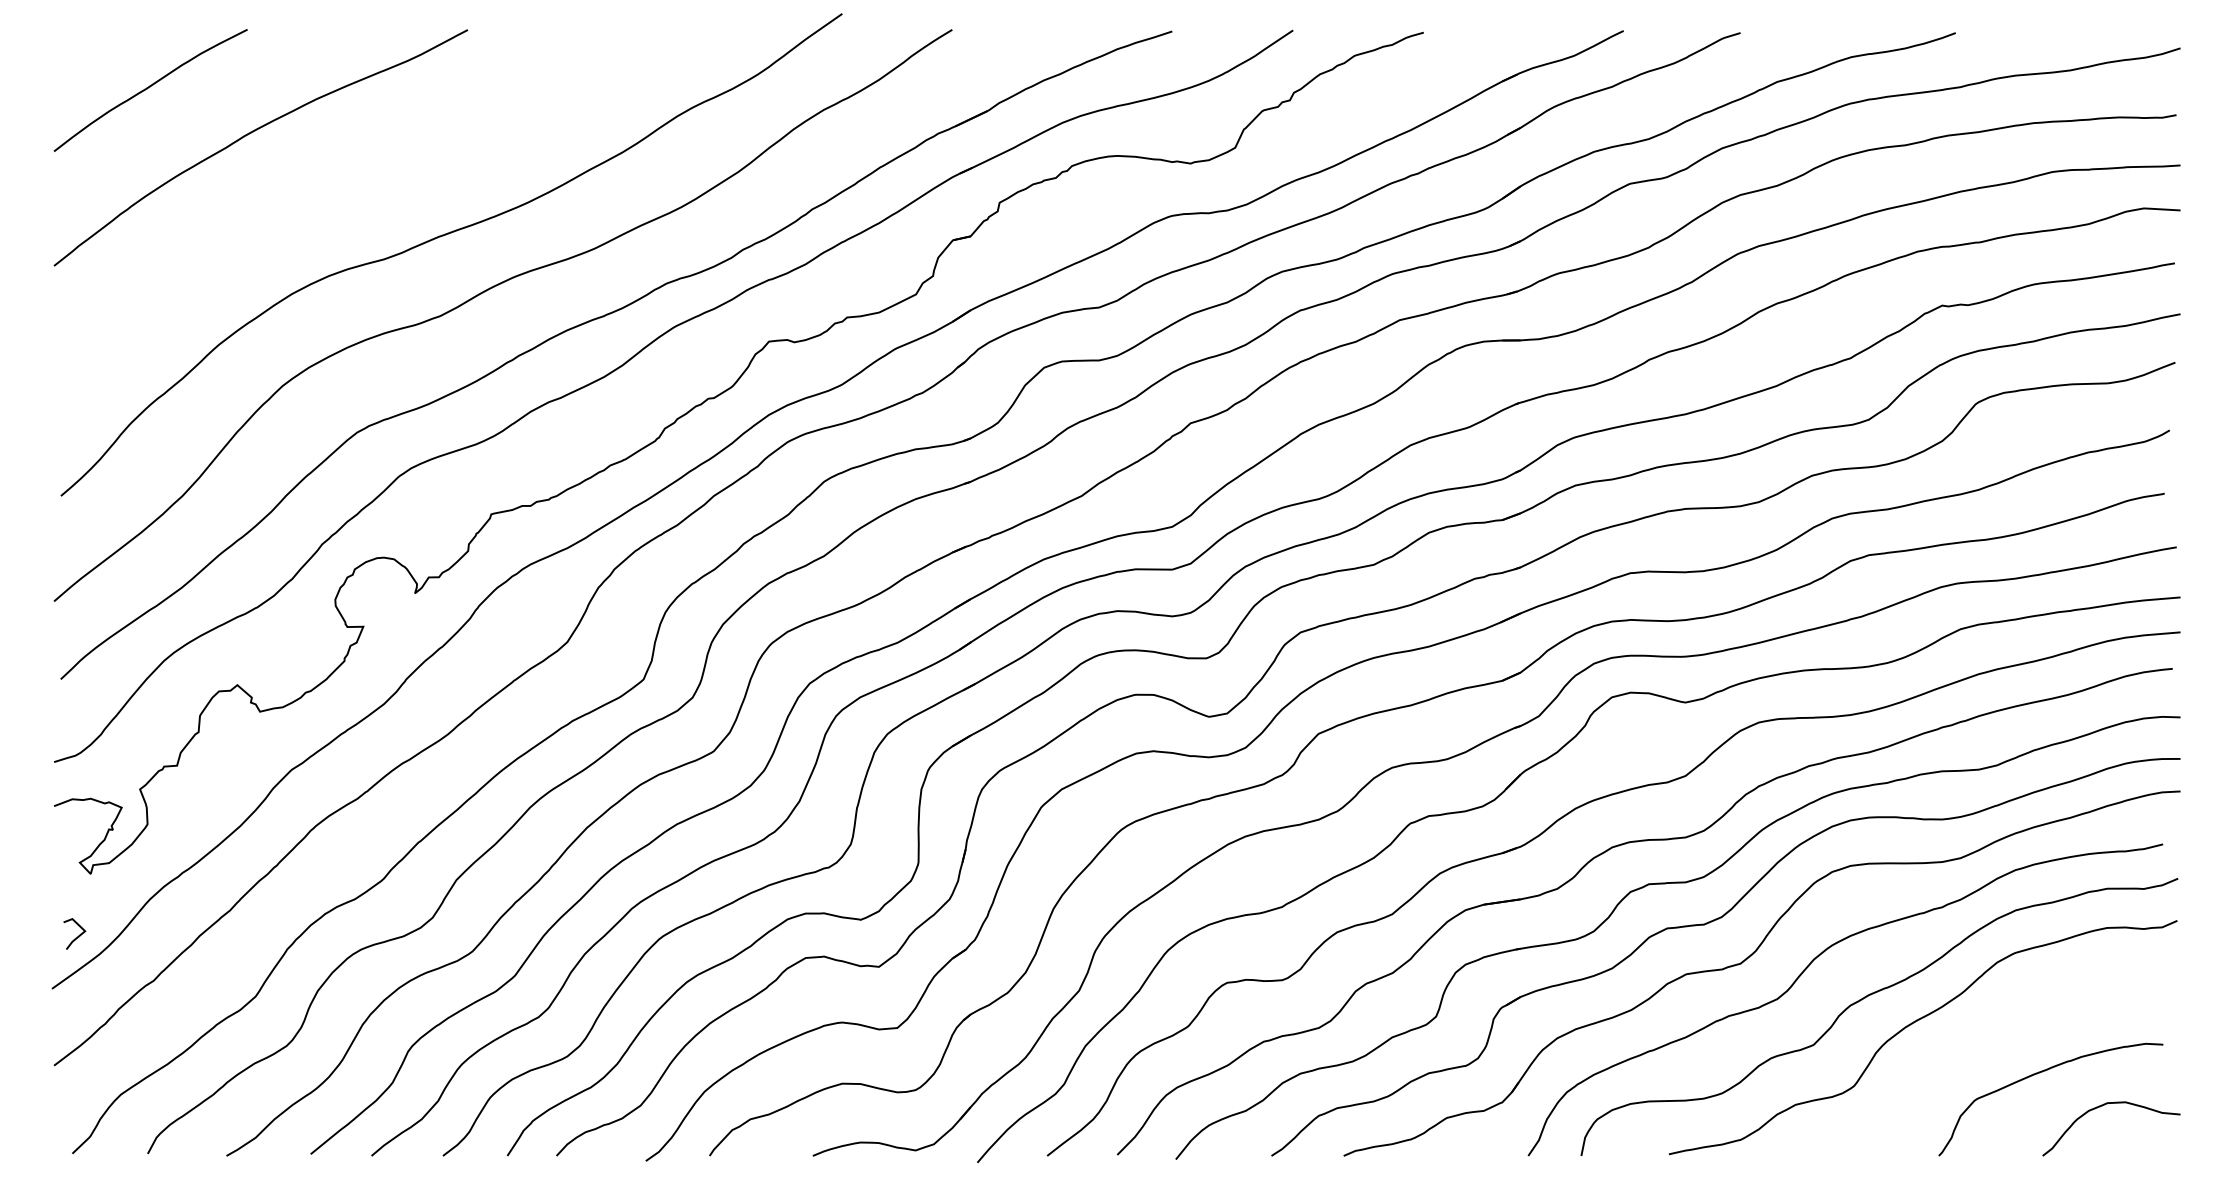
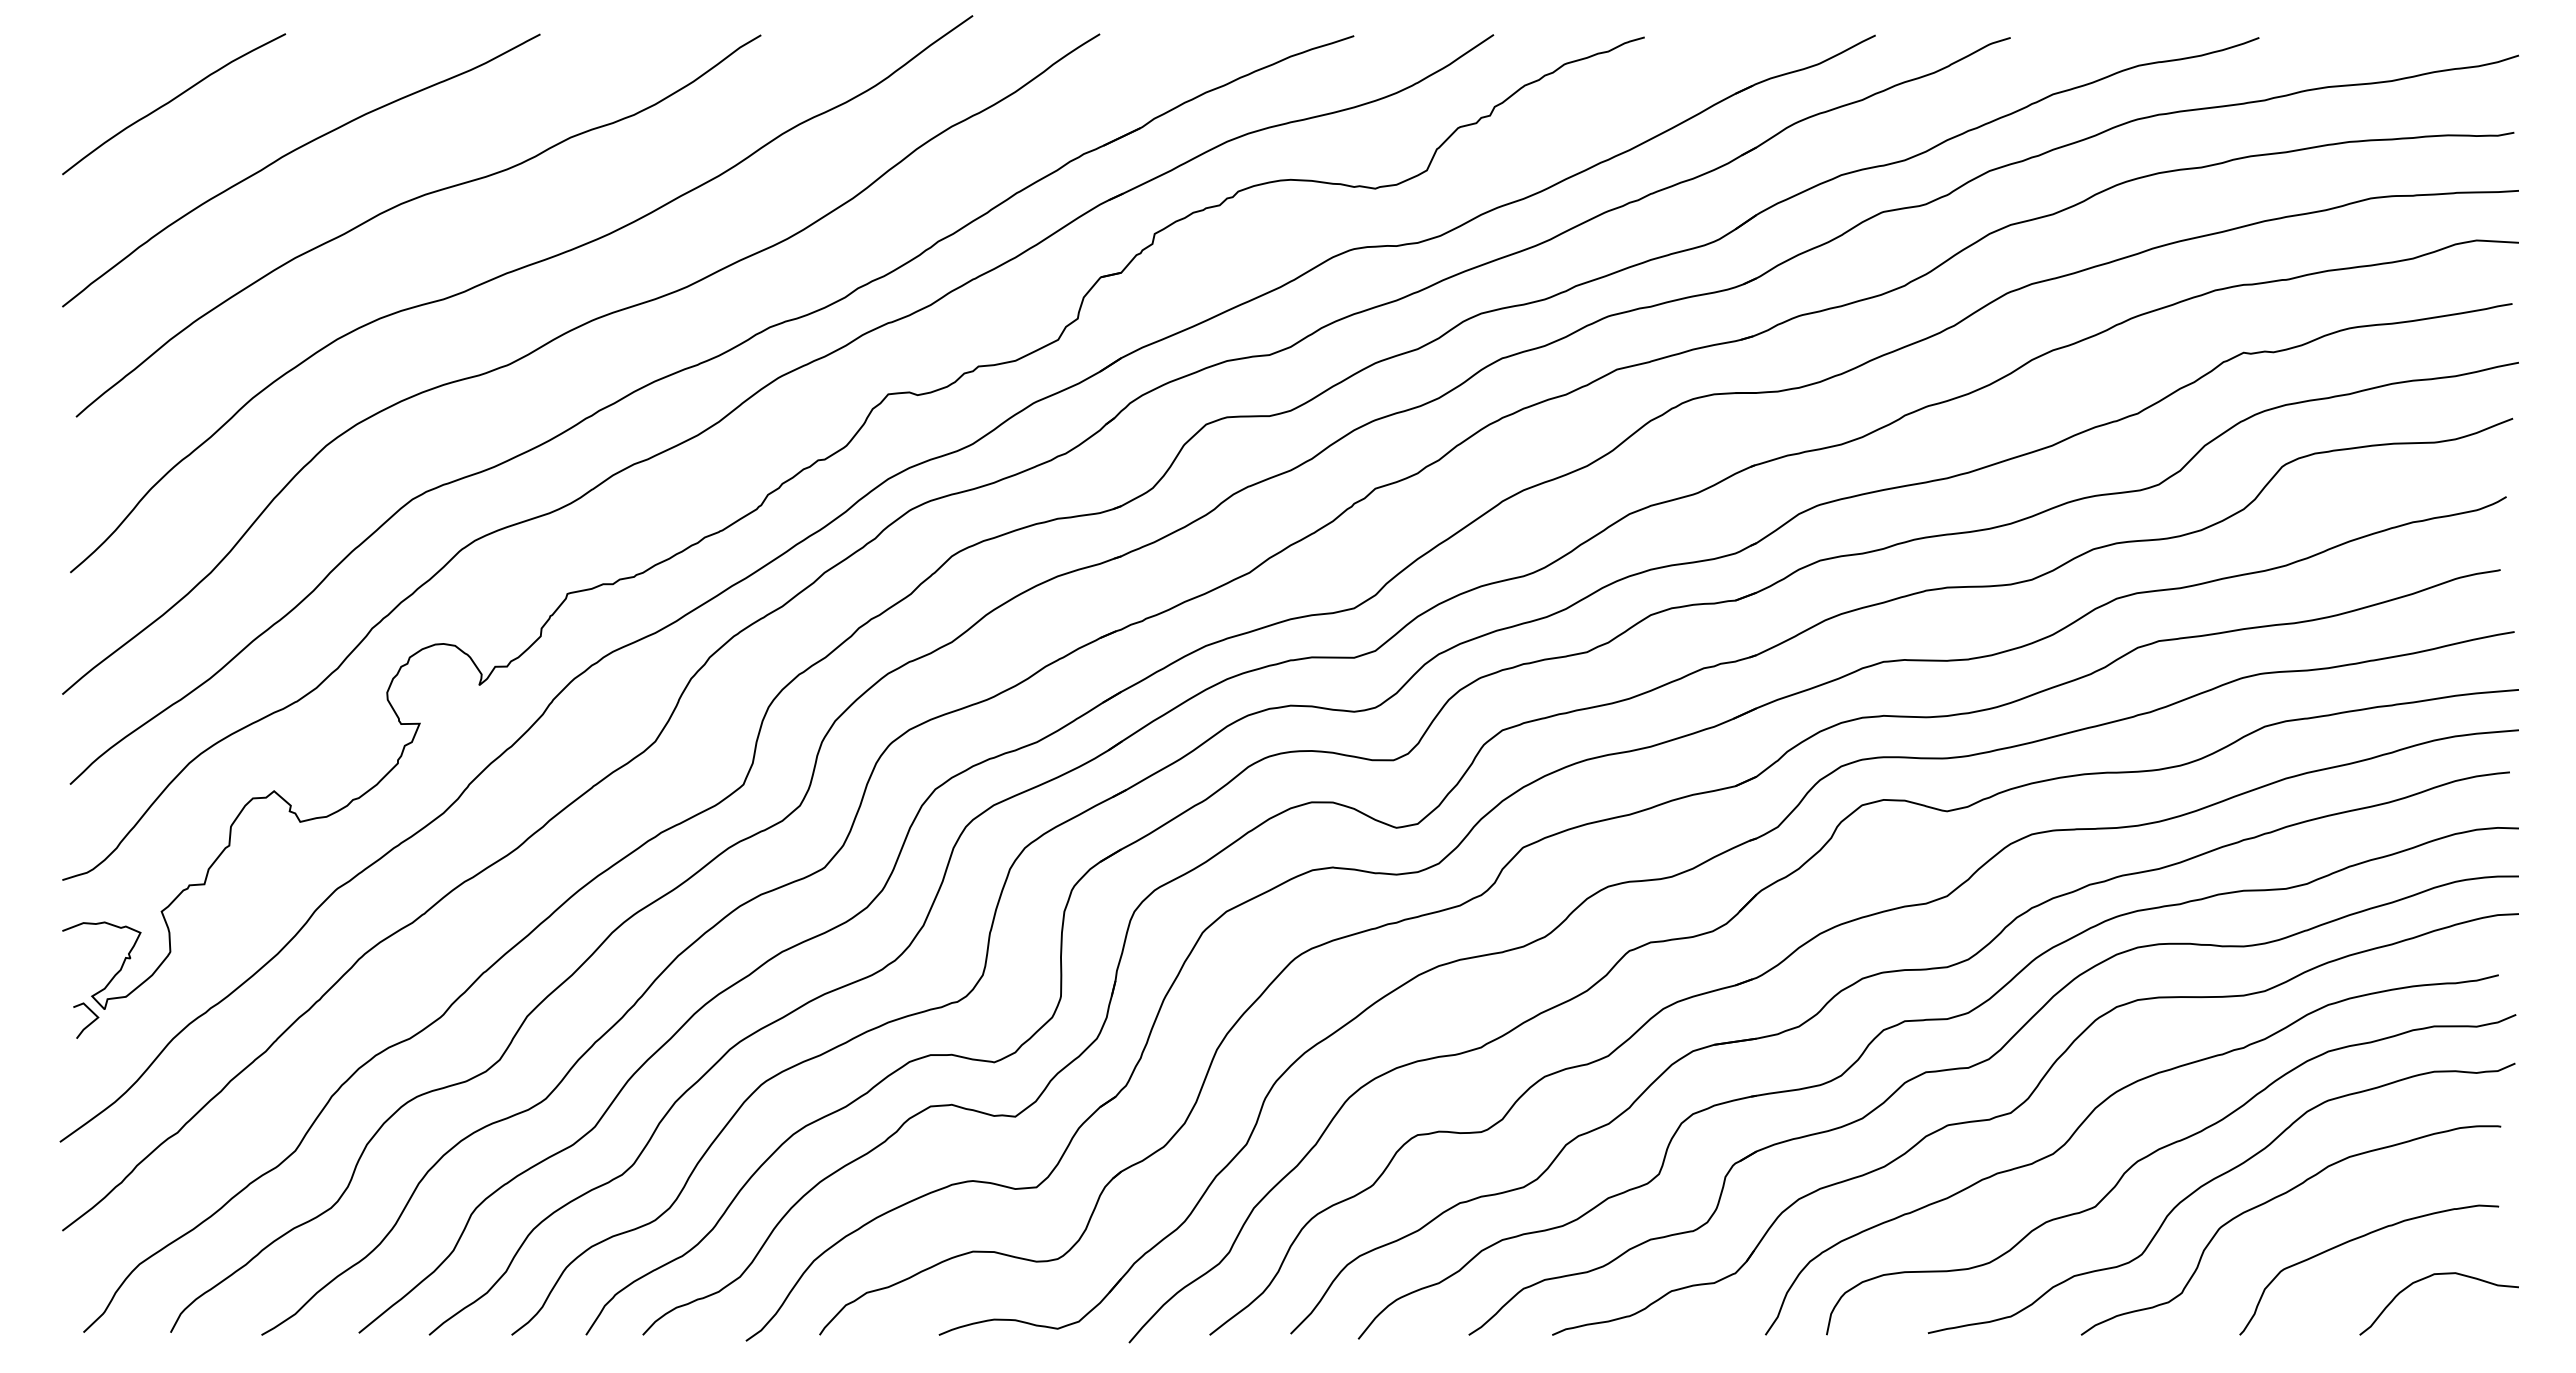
curve: (353, 175) -> (408, 202), added
line: (77, 936) -> (89, 1023), moved
curve: (1968, 1038) -> (2274, 1199), added

